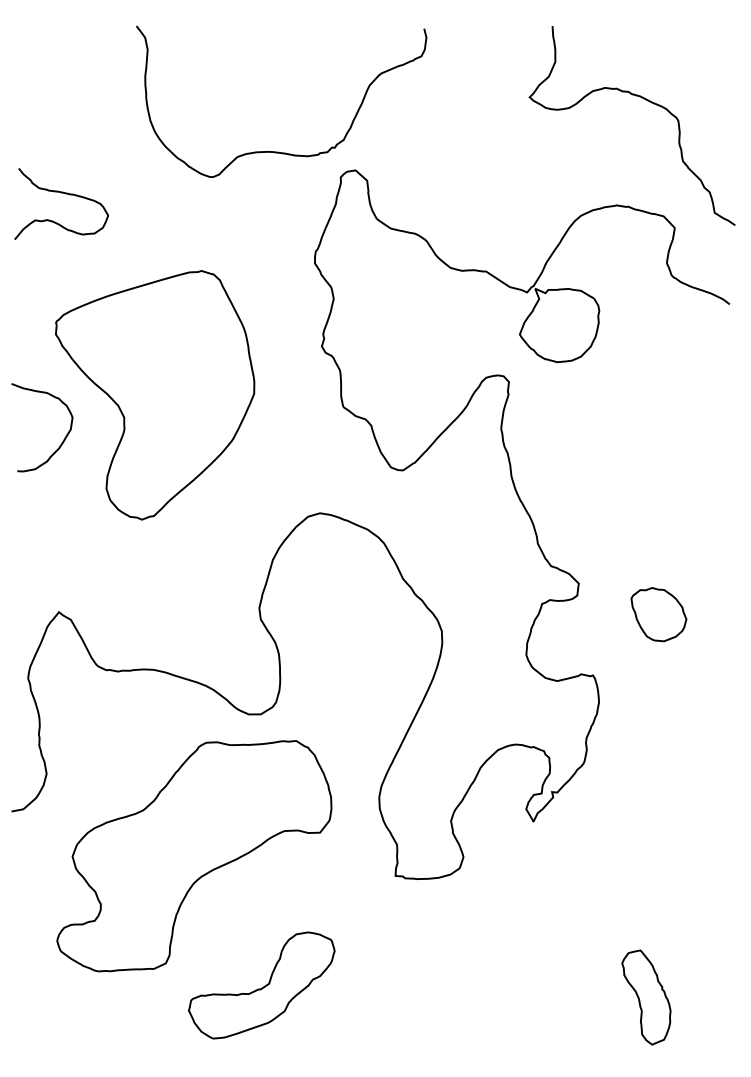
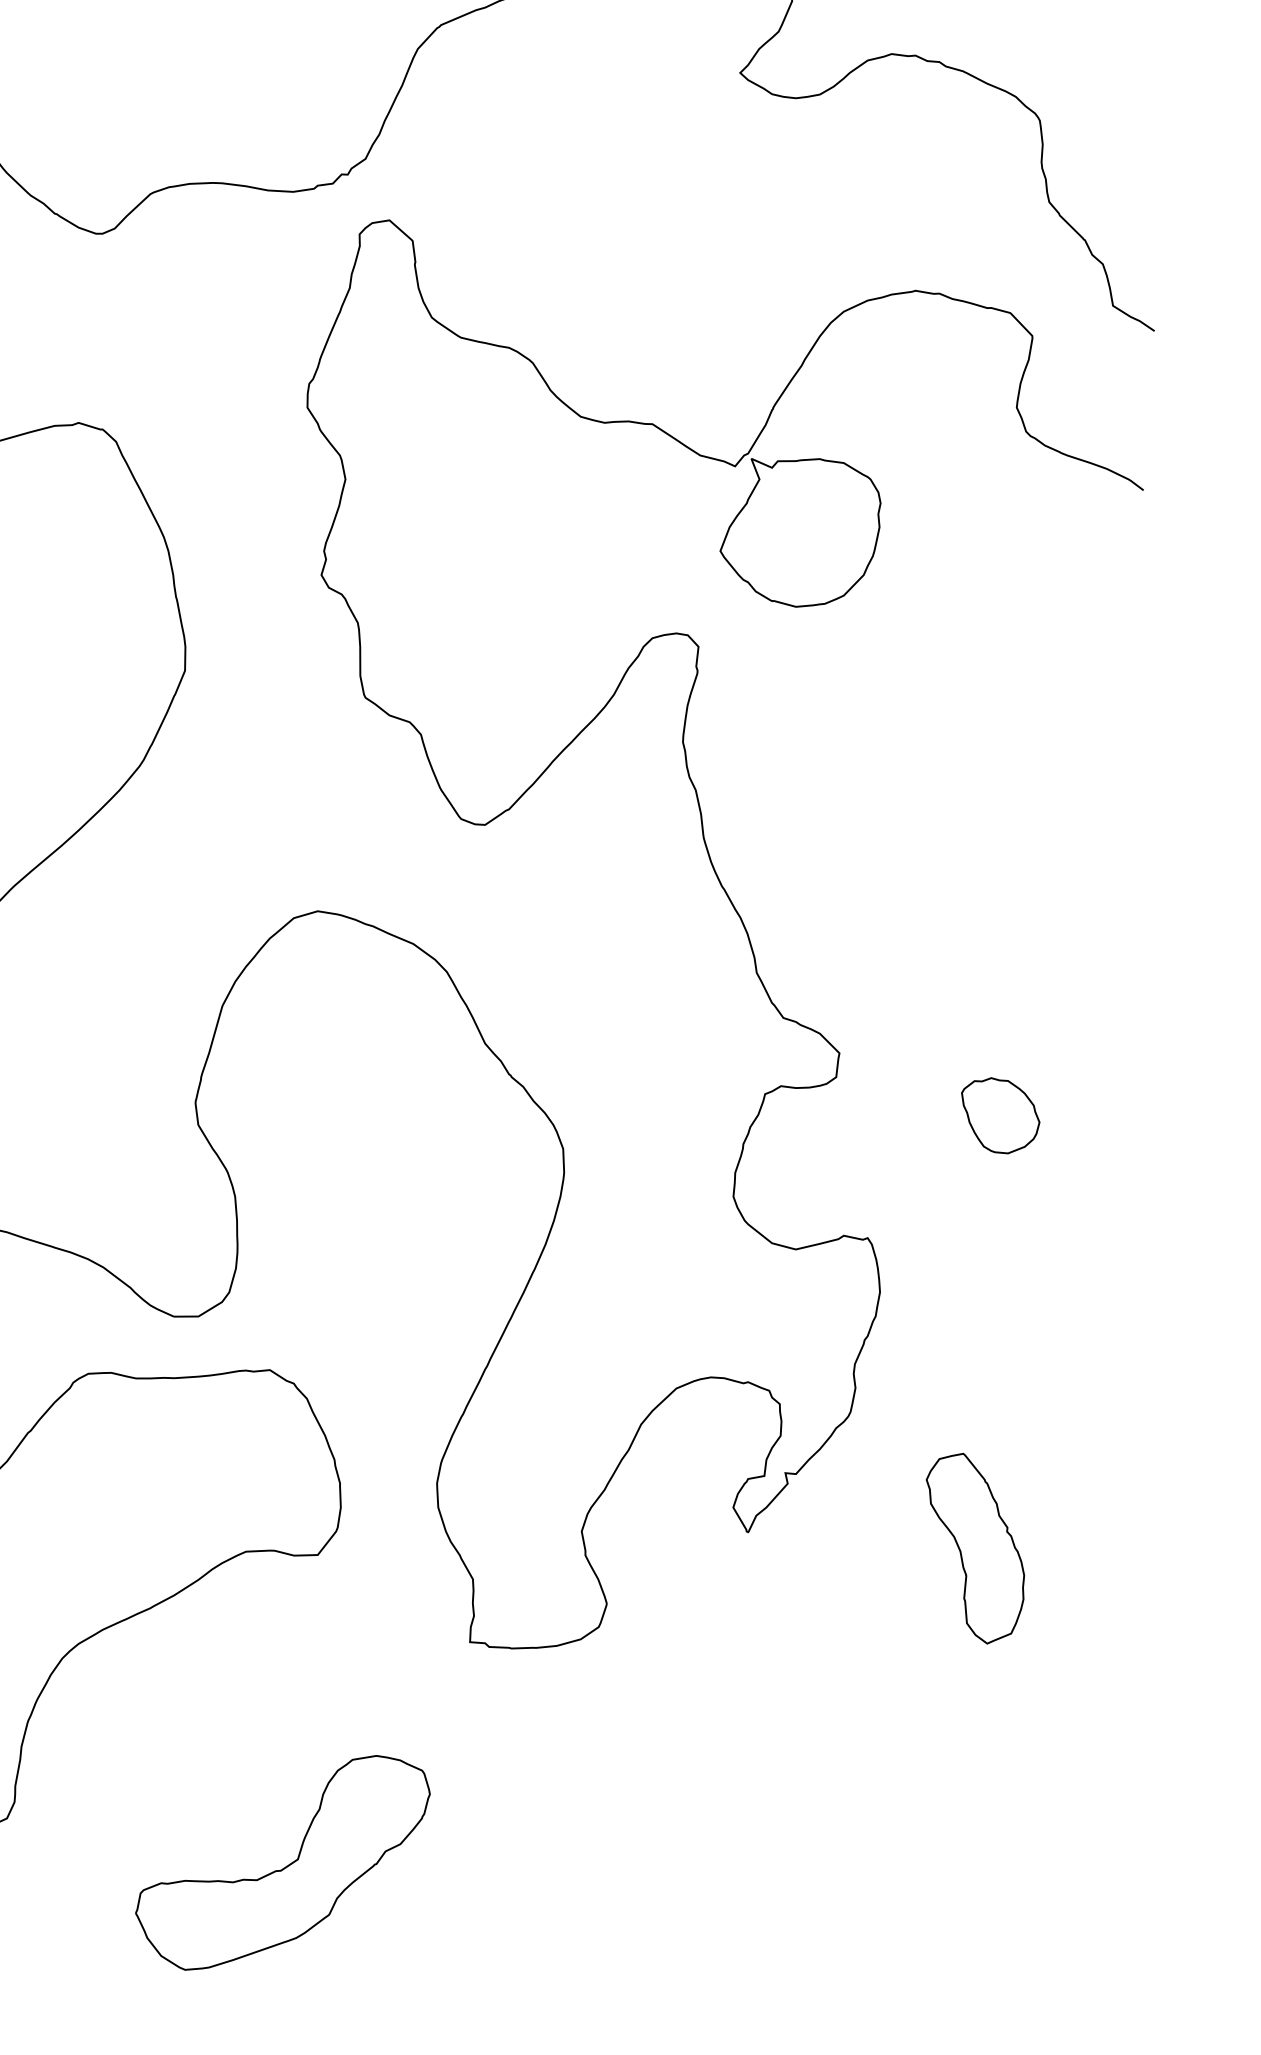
part: (658, 614) -> (999, 1115), size x0.7
part: (261, 985) -> (282, 1862), moved
part: (646, 997) -> (975, 1548), moved

